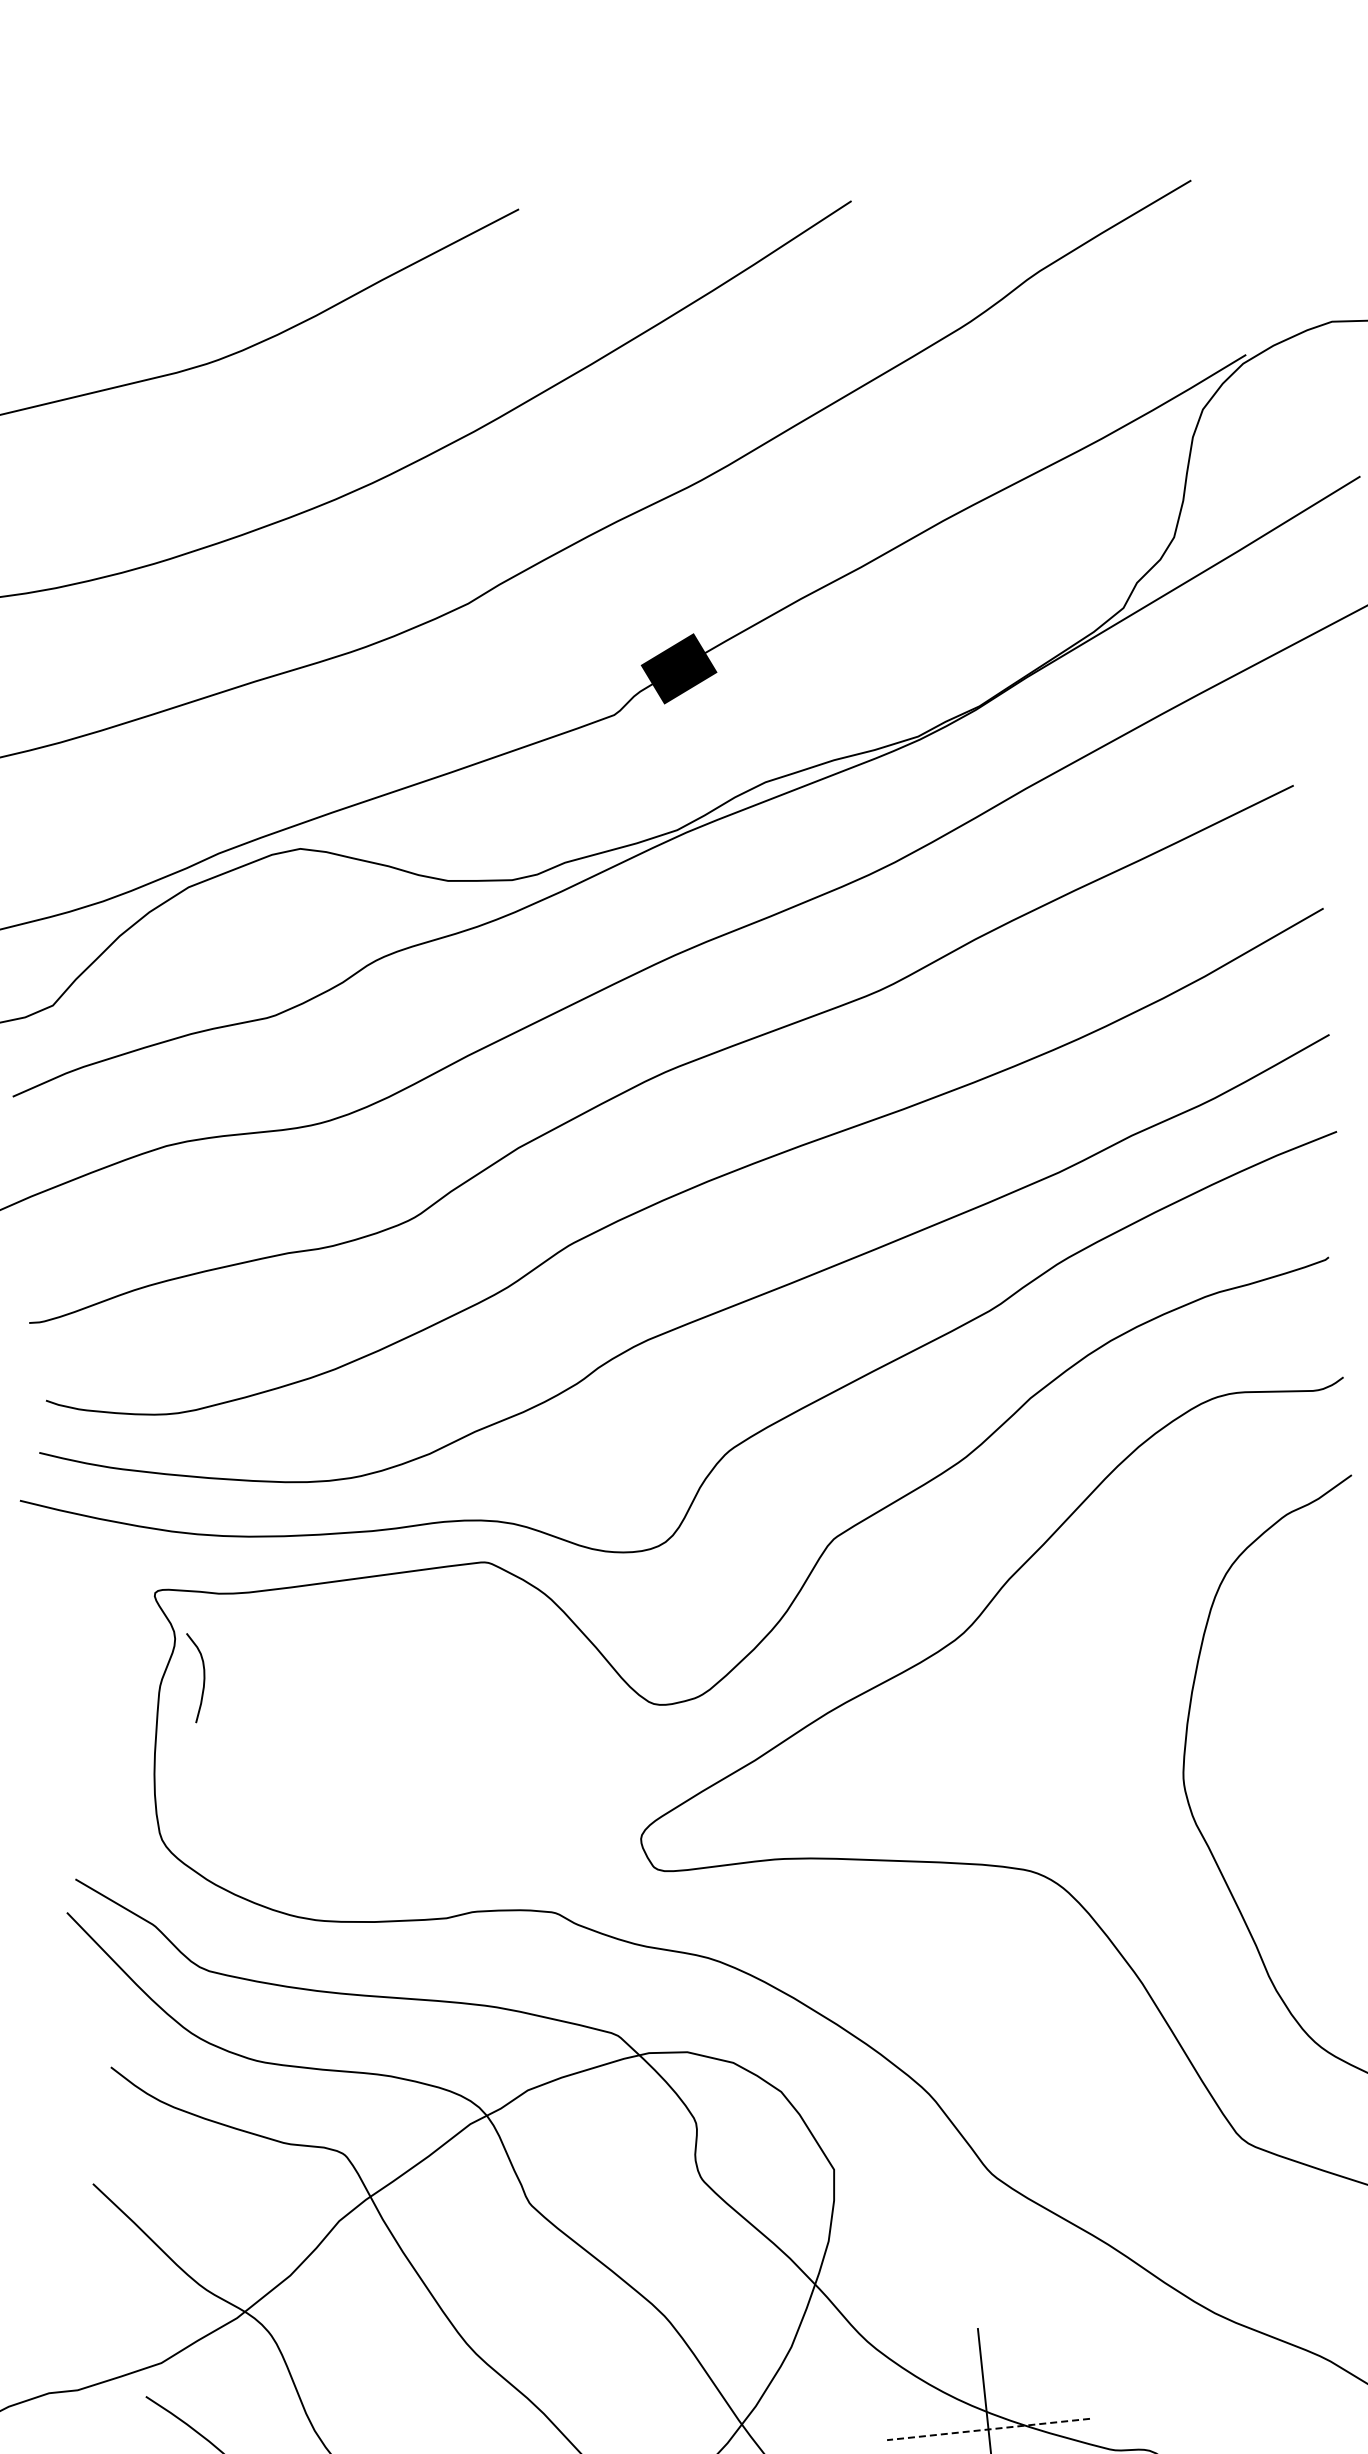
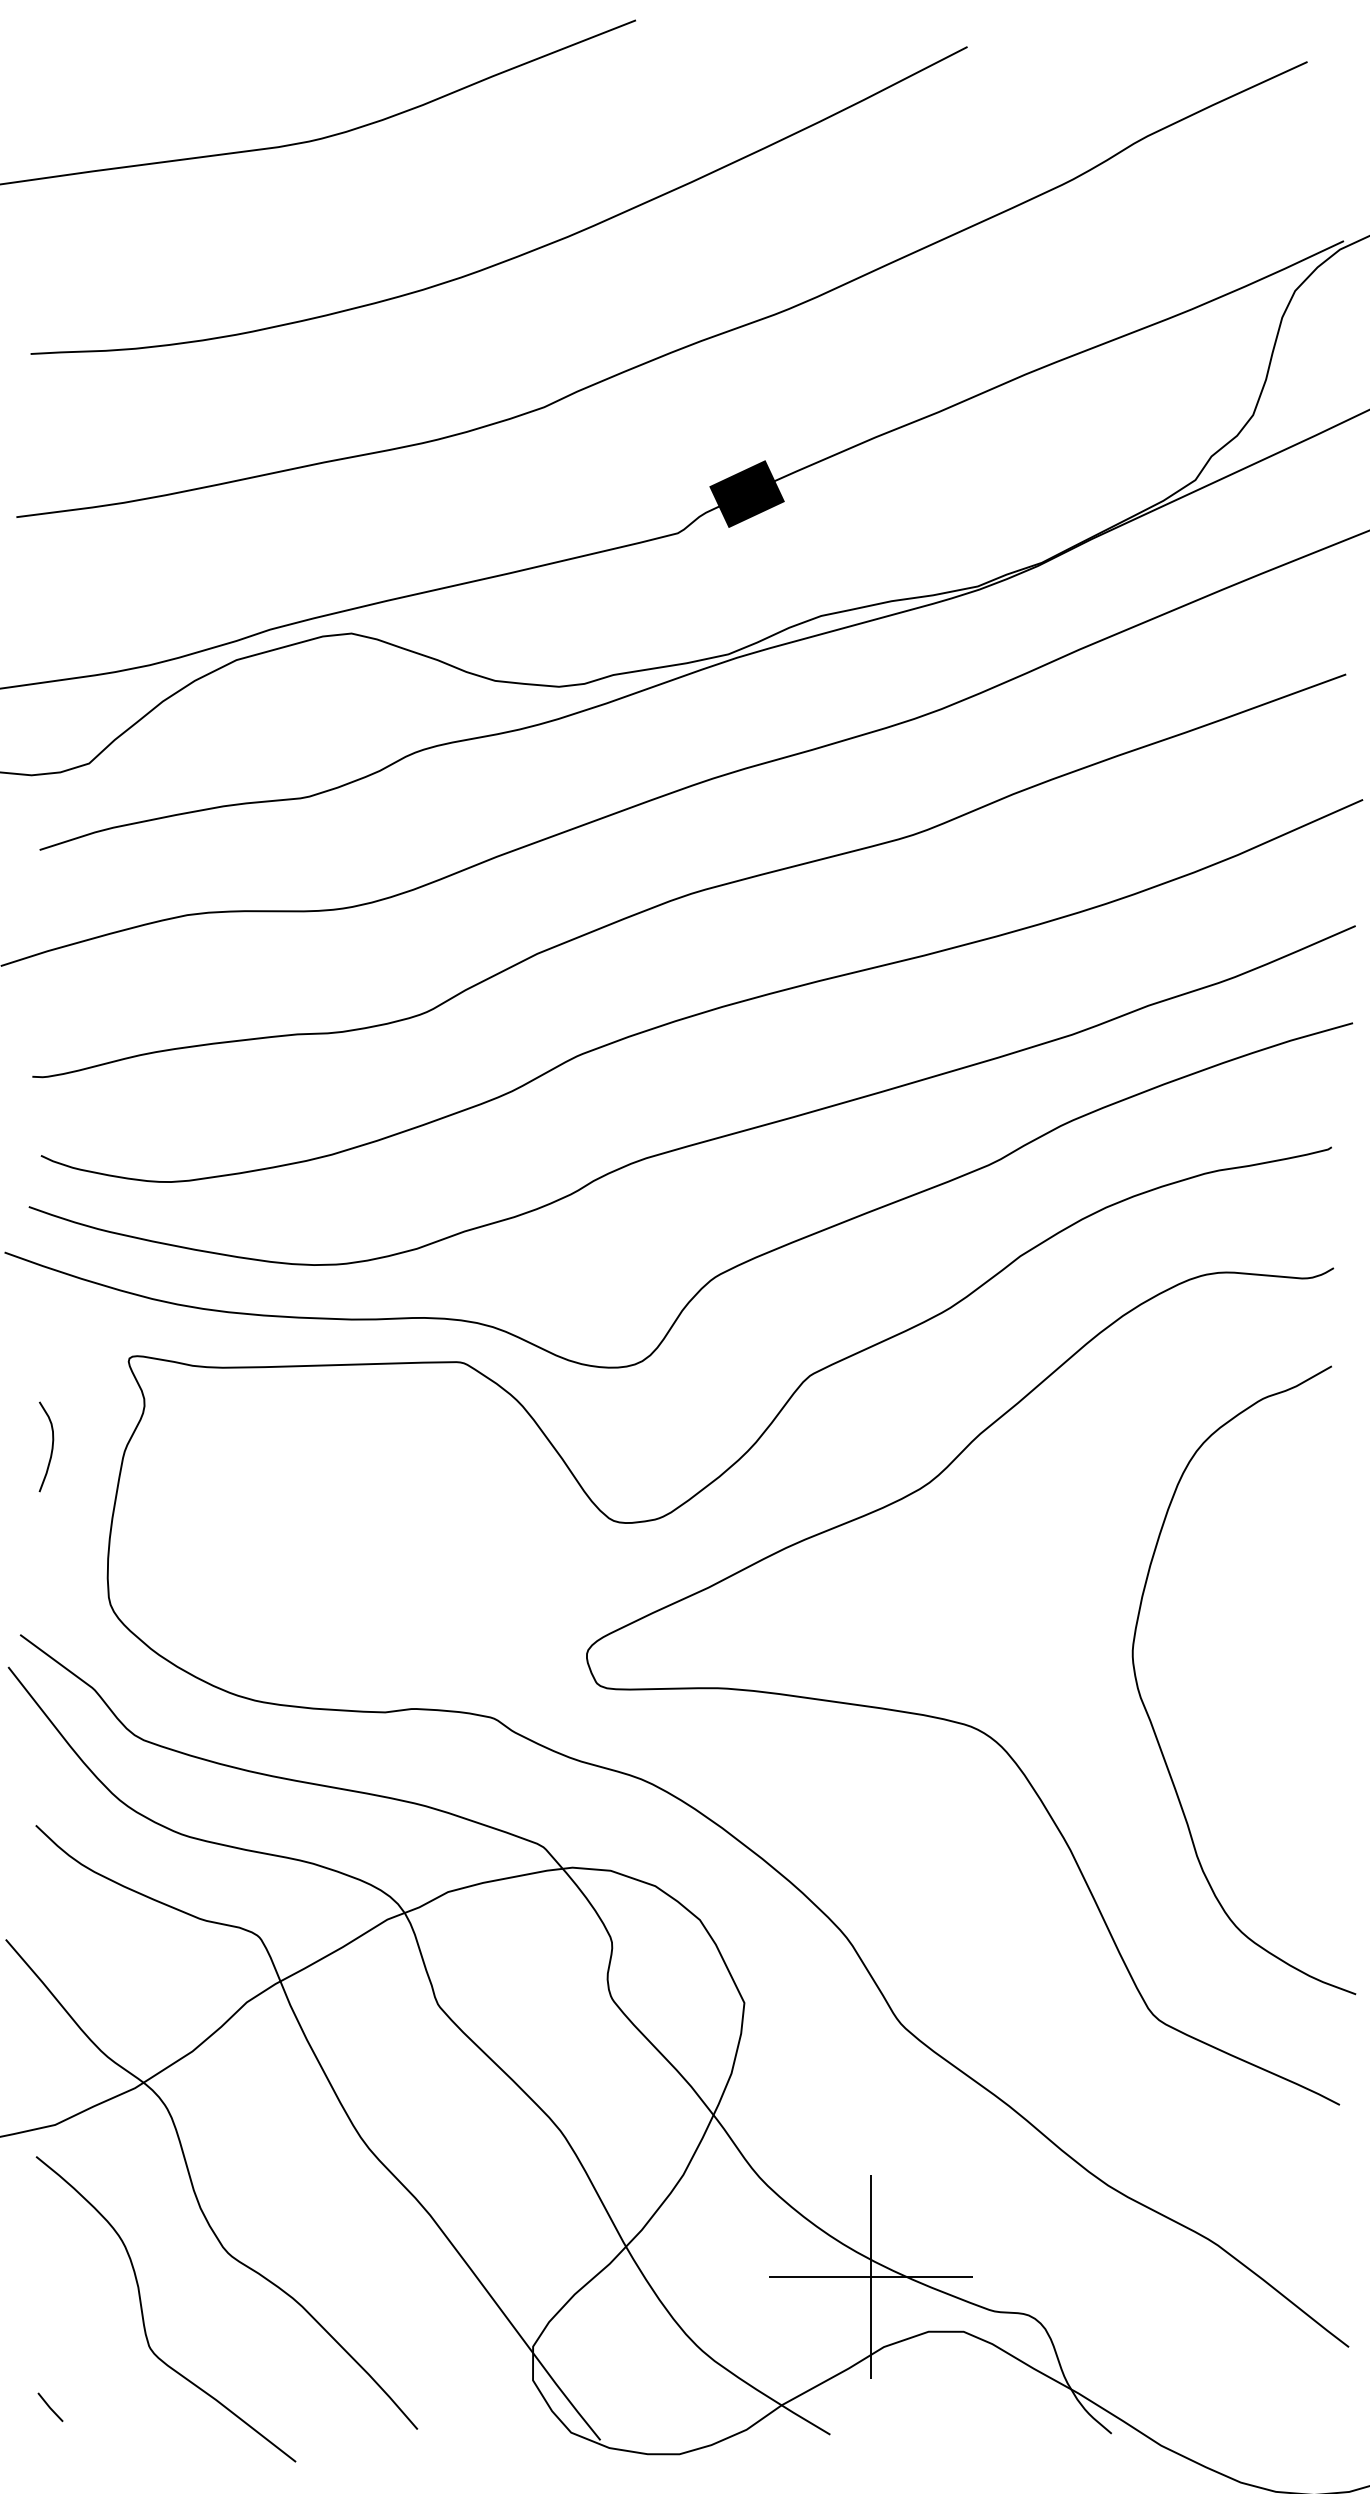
curve: (203, 1676) -> (51, 1446), moved
line: (988, 2429) -> (870, 2277), dashed -> solid

